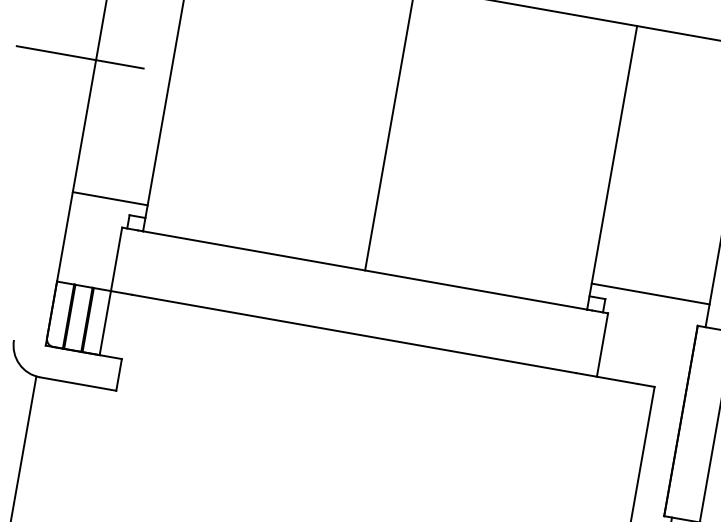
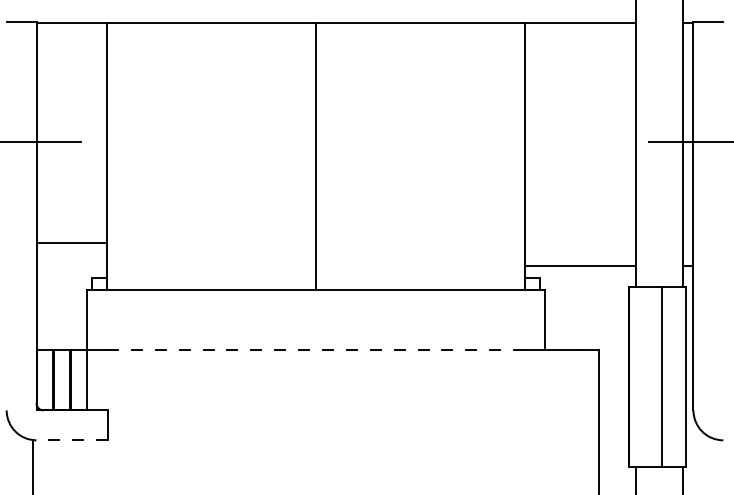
line: (110, 198) -> (71, 242), moved
line: (354, 334) -> (316, 350), solid -> dashed
line: (78, 384) -> (72, 440), solid -> dashed

